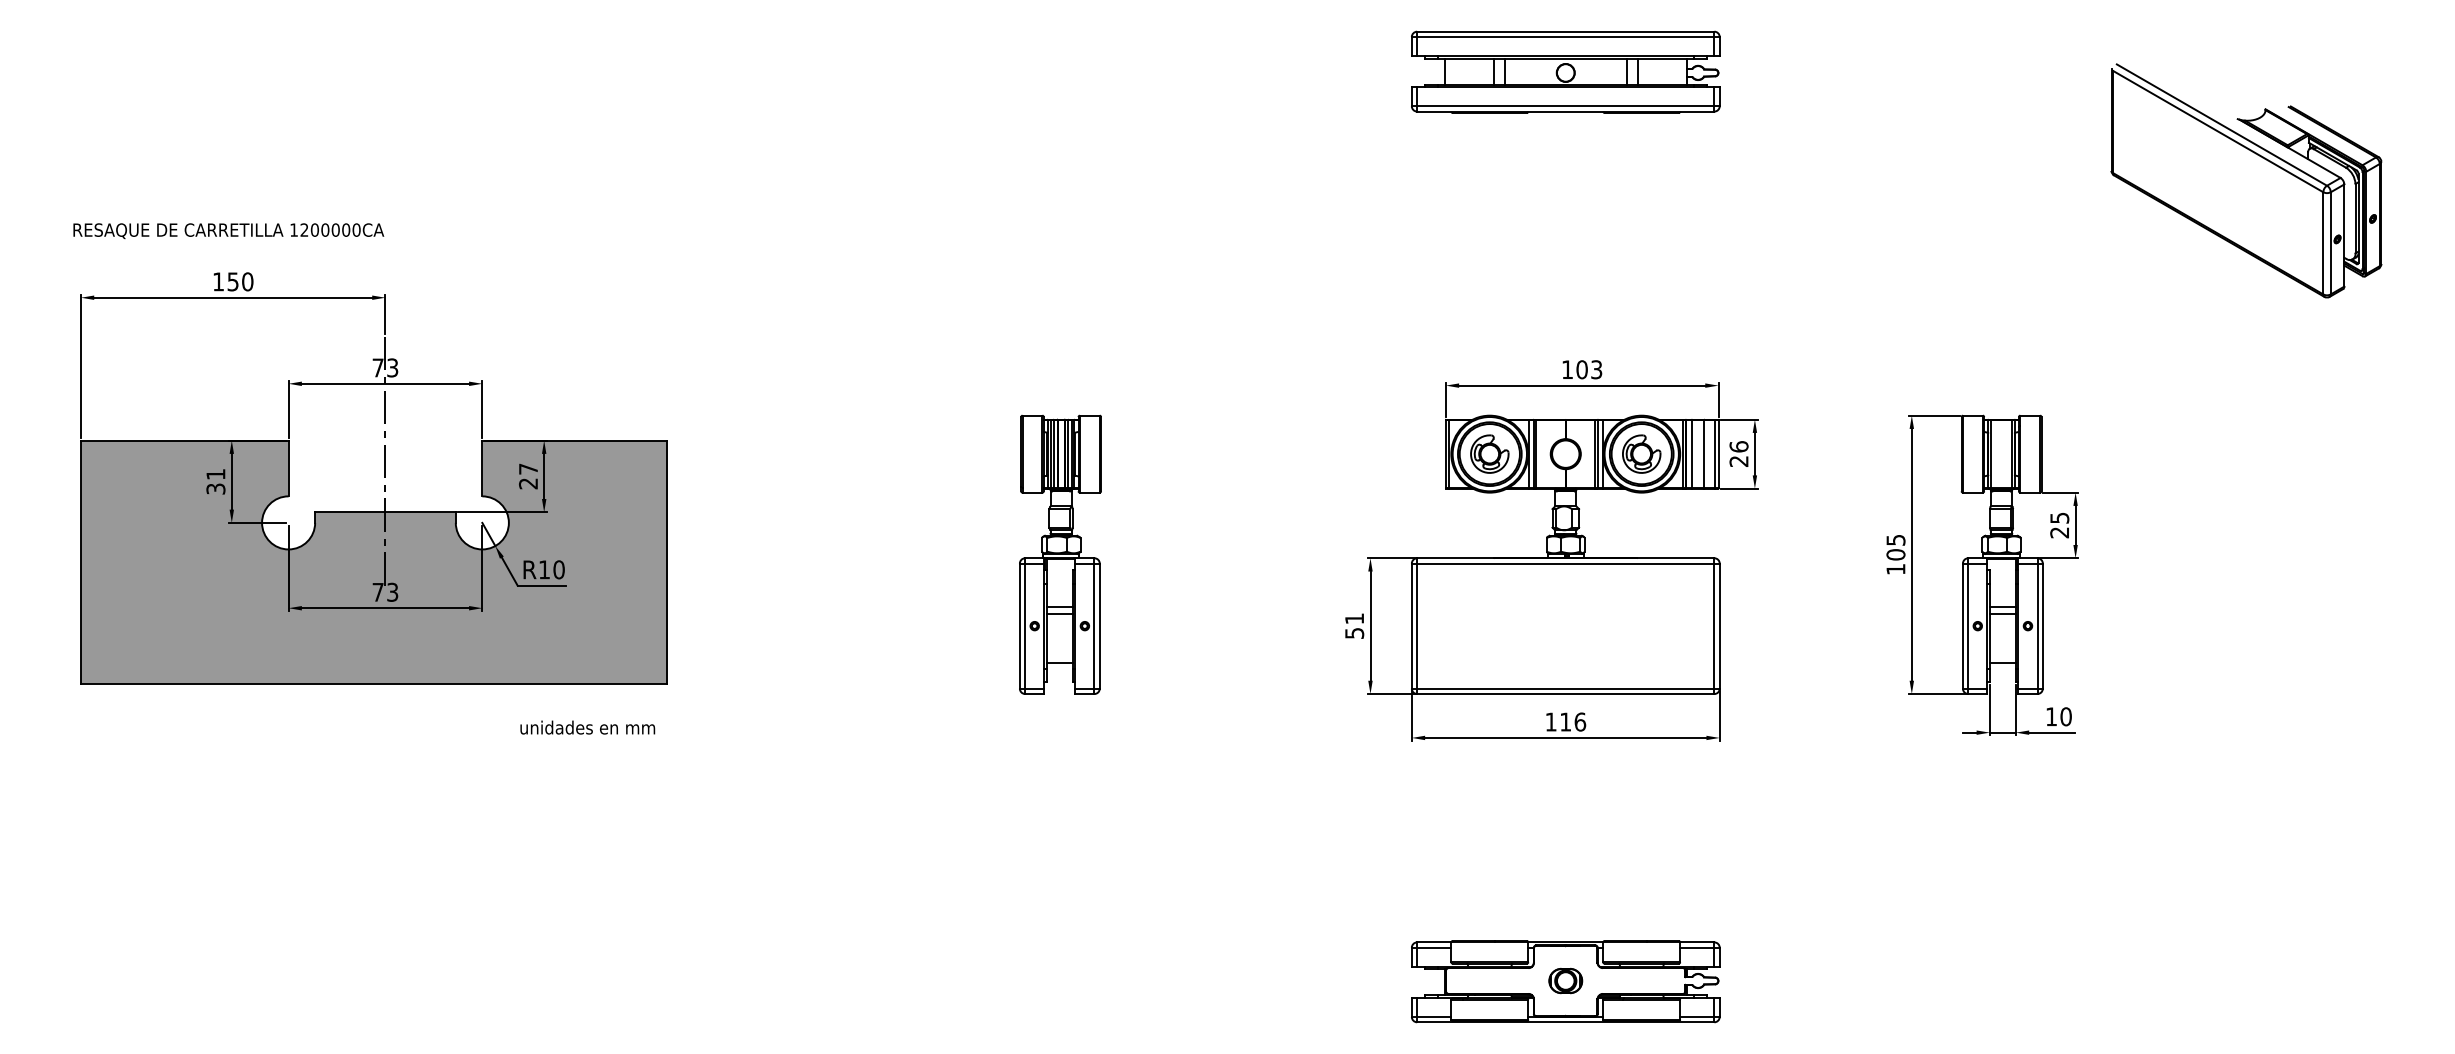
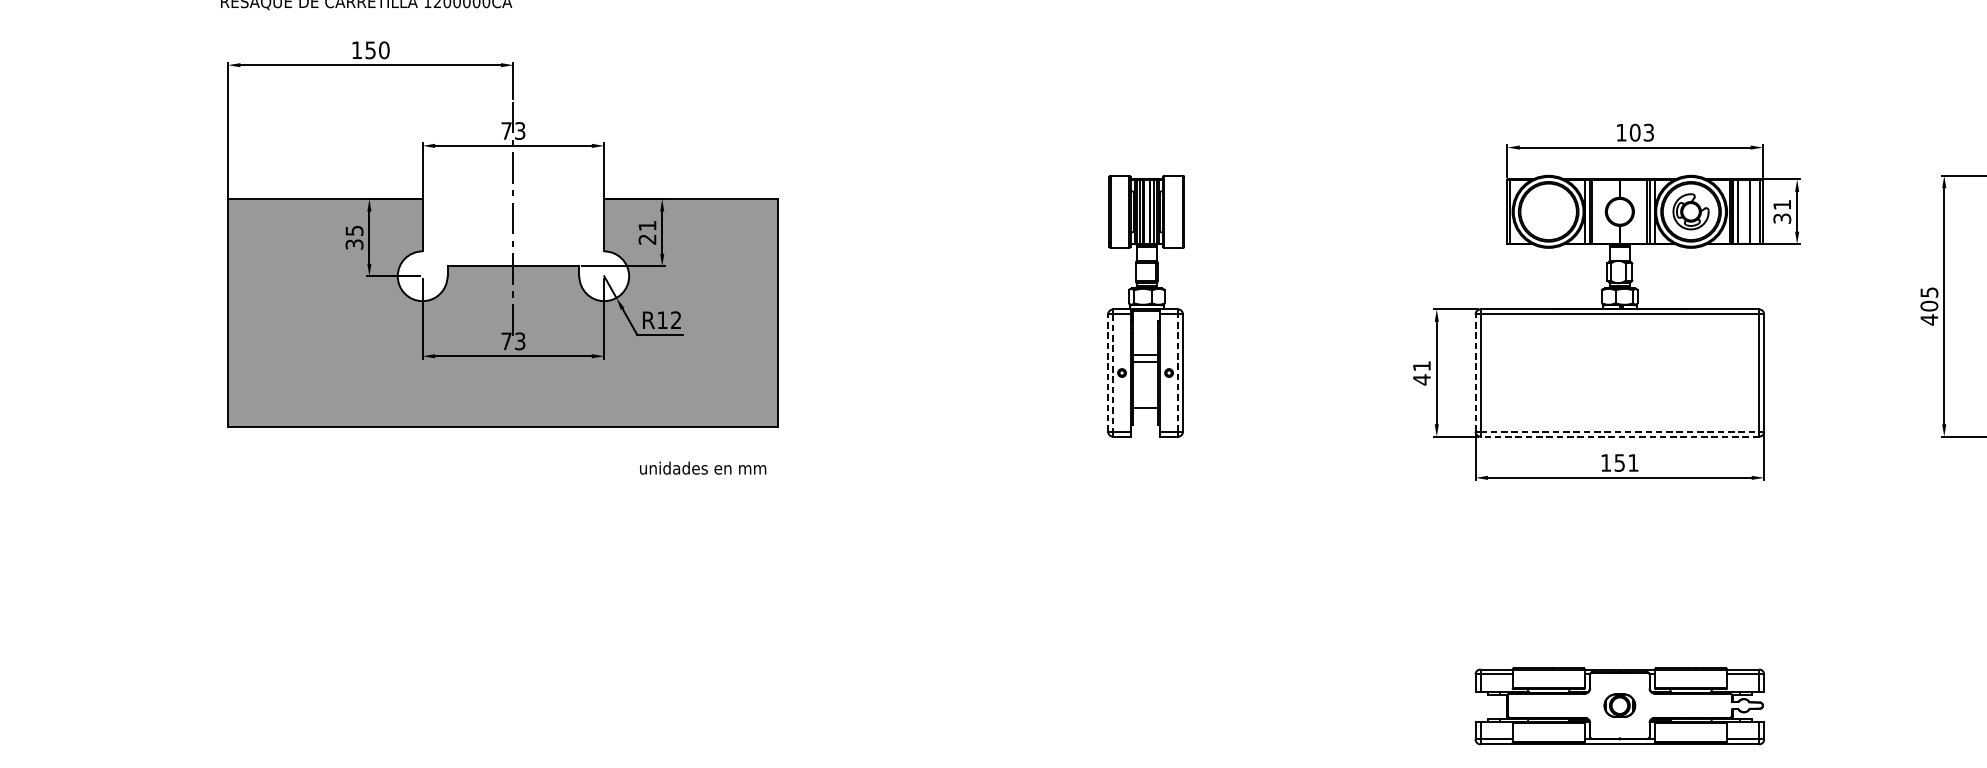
part: (1489, 453) -> (1548, 211), removed
text: (1738, 453) -> (1781, 211), 26 -> 31
text: (528, 469) -> (647, 226), 27 -> 21
text: (215, 474) -> (354, 230), 31 -> 35
text: (558, 569) -> (675, 319), R10 -> R12
text: (1895, 569) -> (1928, 319), 105 -> 405
line: (1019, 626) -> (1107, 373), solid -> dashed
line: (1025, 626) -> (1113, 373), solid -> dashed
line: (1094, 626) -> (1178, 373), solid -> dashed
line: (1411, 626) -> (1475, 373), solid -> dashed
text: (1354, 633) -> (1421, 379), 51 -> 41
line: (1565, 688) -> (1619, 431), solid -> dashed
line: (1565, 694) -> (1619, 437), solid -> dashed
text: (1573, 721) -> (1627, 462), 116 -> 151

